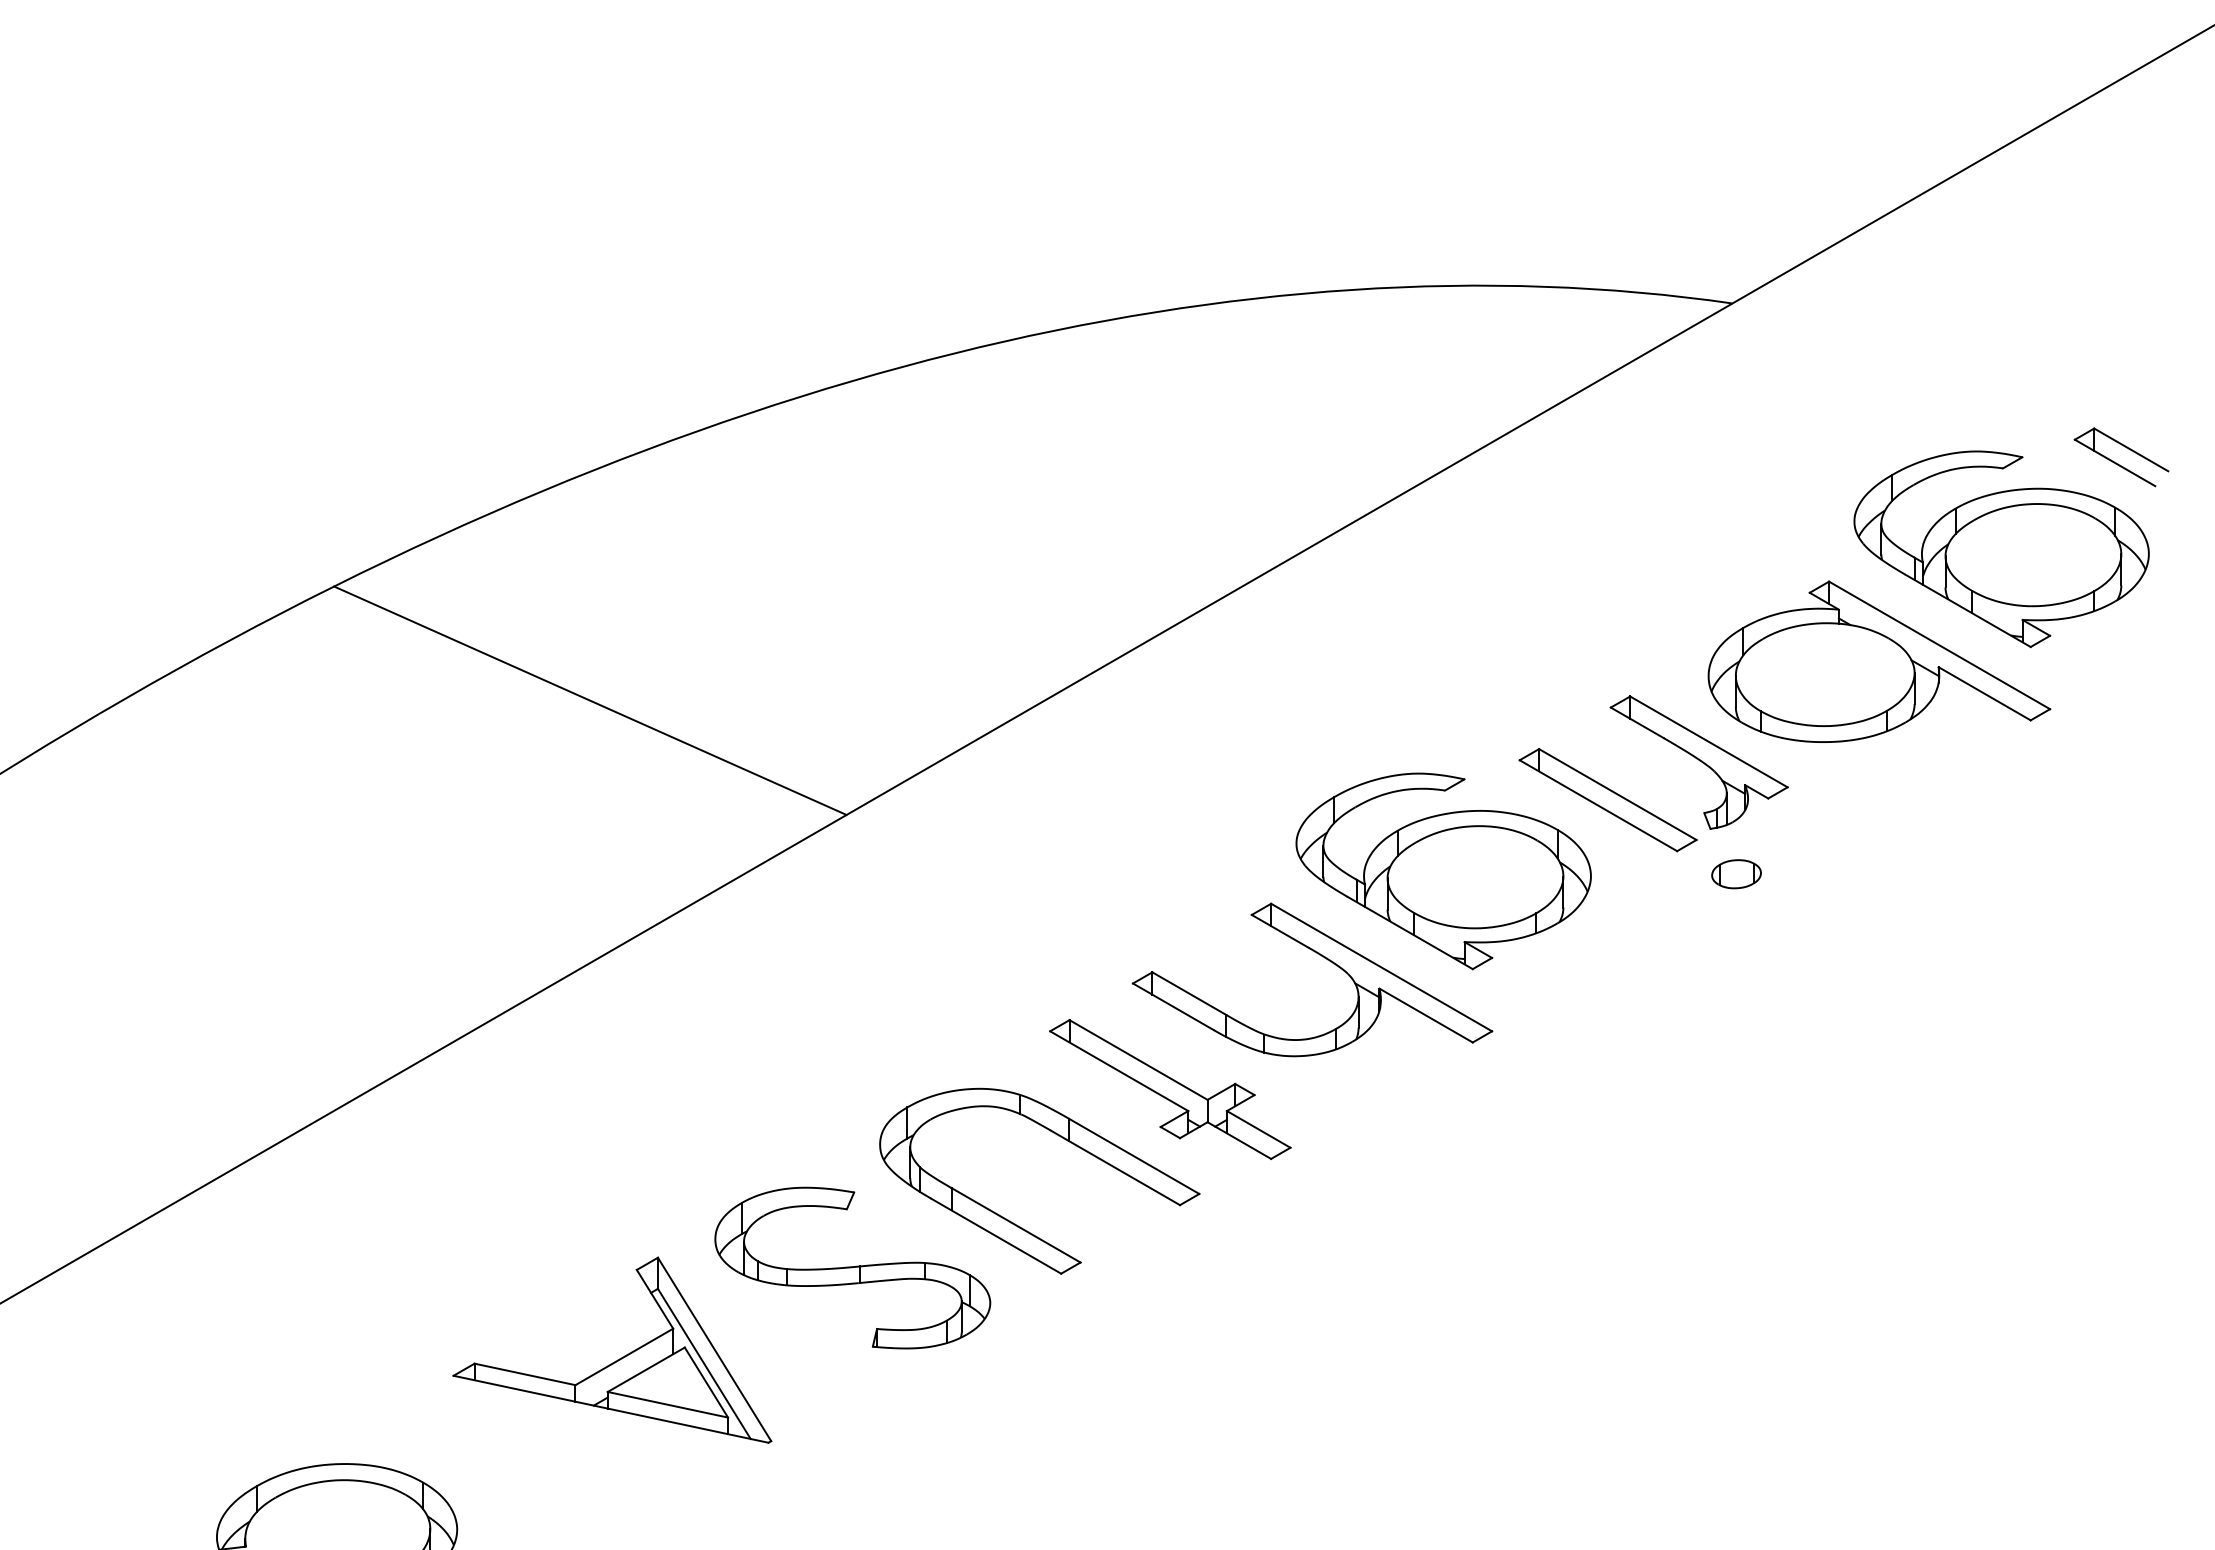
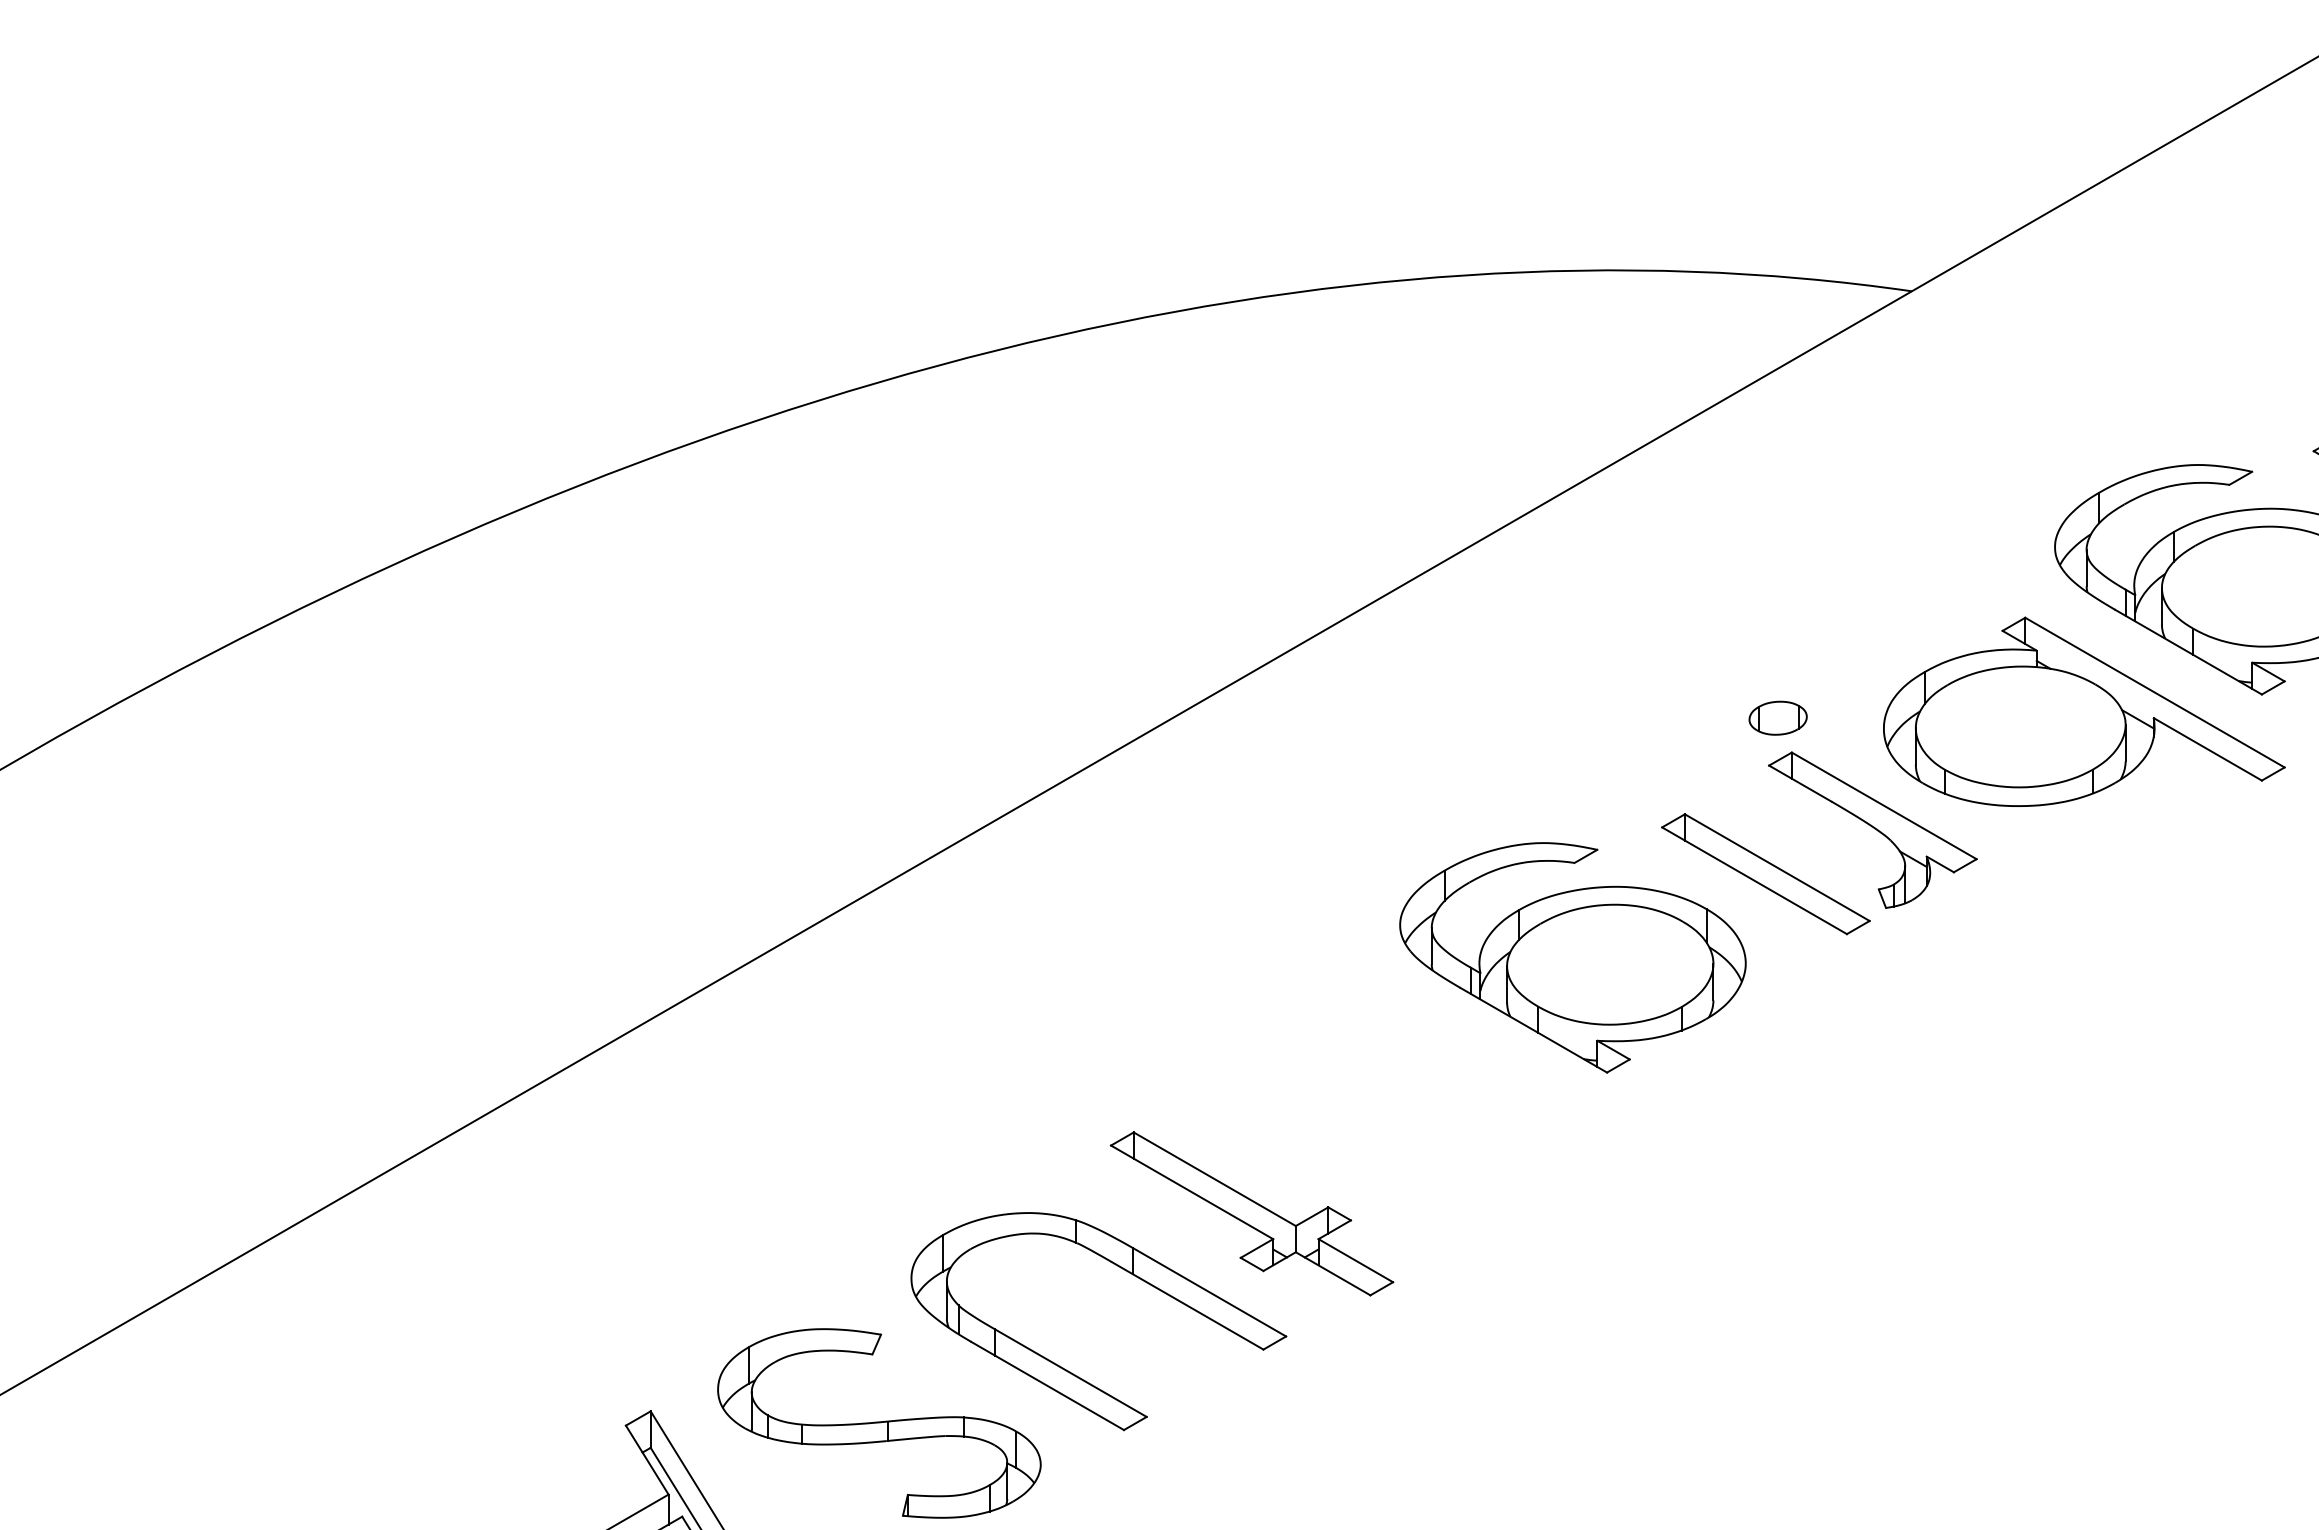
line: (590, 700) -> (571, 757), removed
part: (1736, 874) -> (1778, 718), moved
part: (1324, 958) -> (1433, 1060), removed

